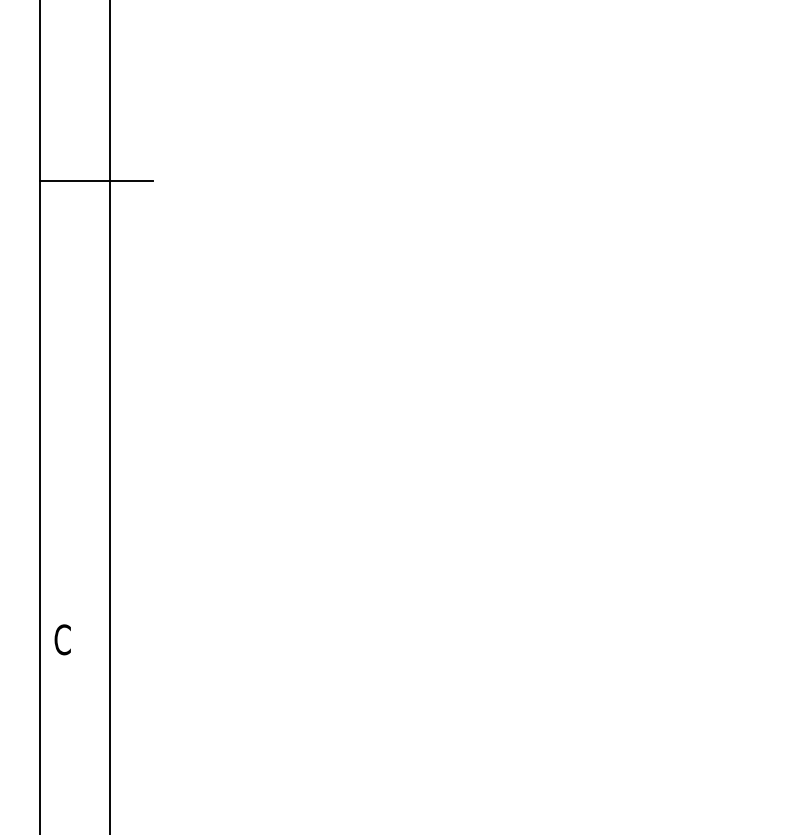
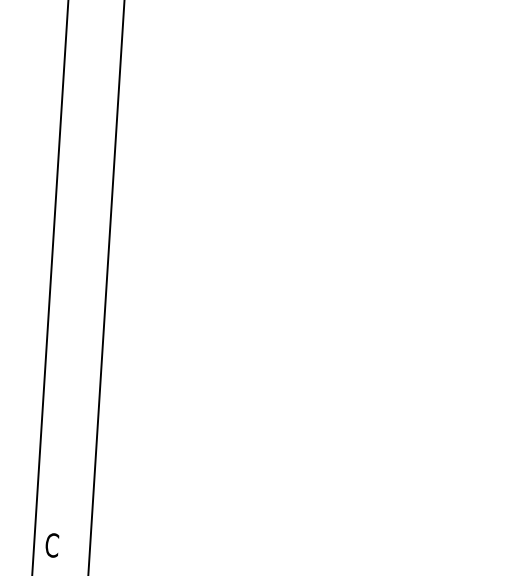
line: (96, 181) -> (101, 183), removed

